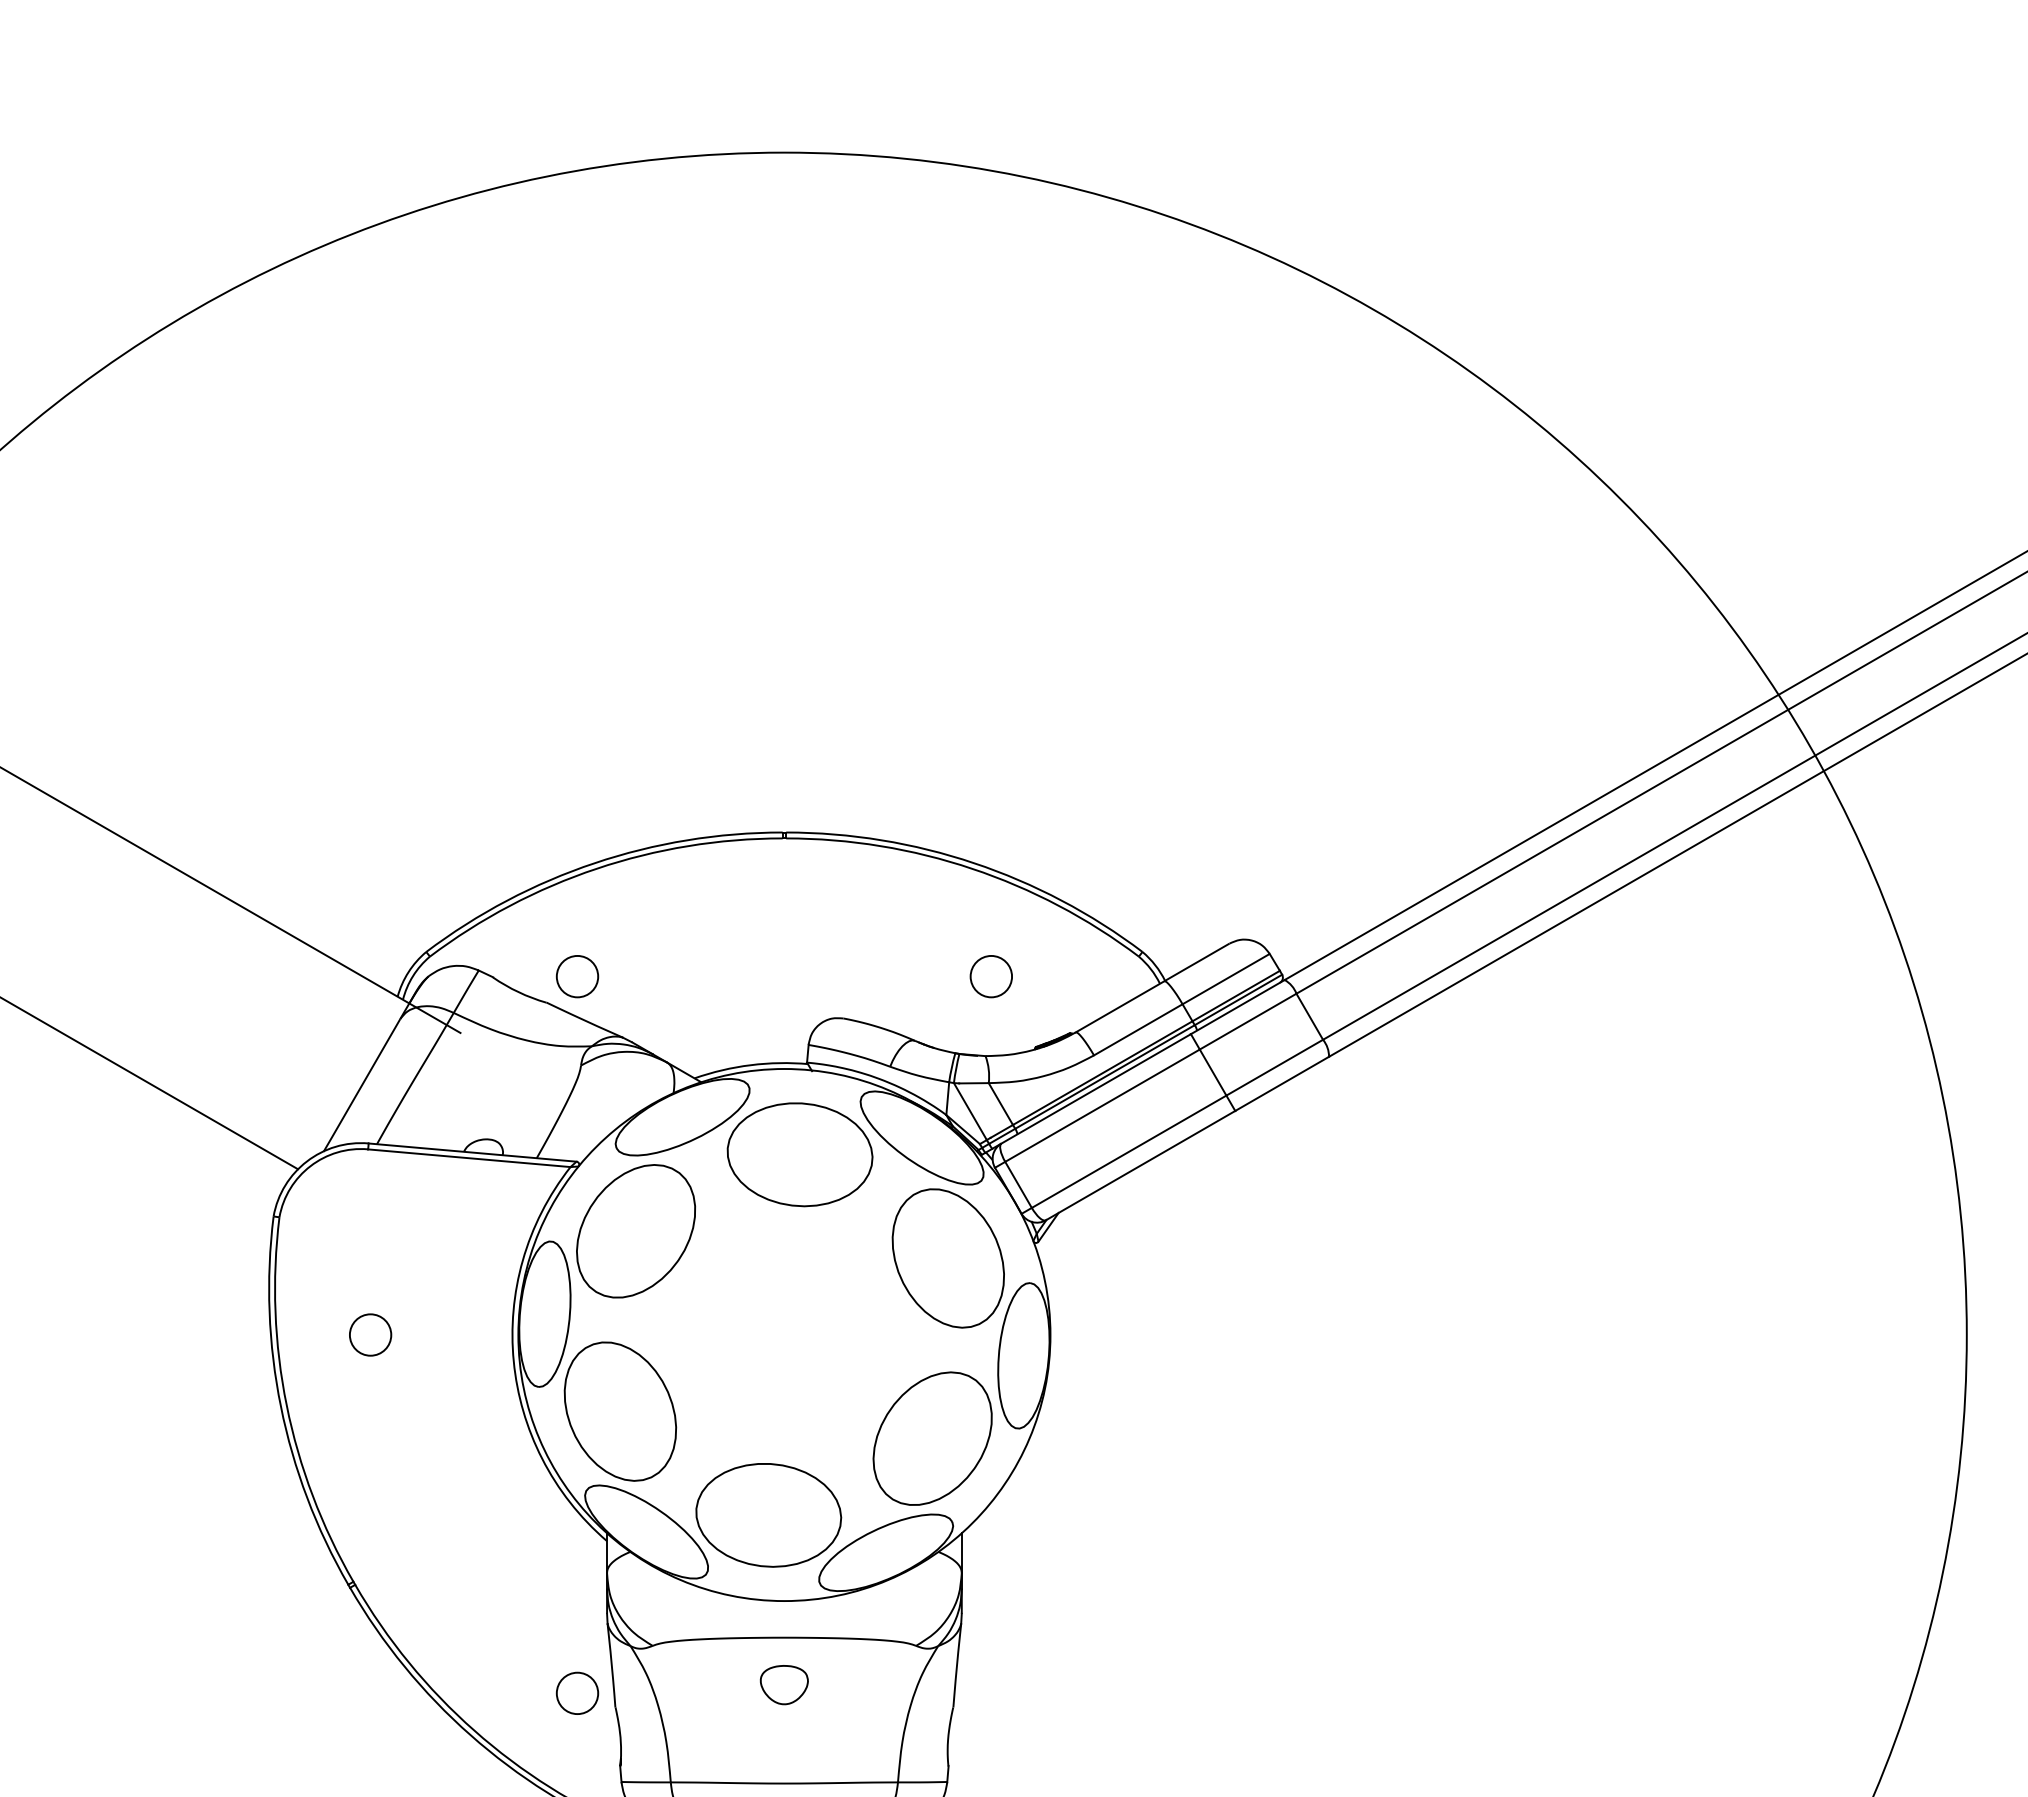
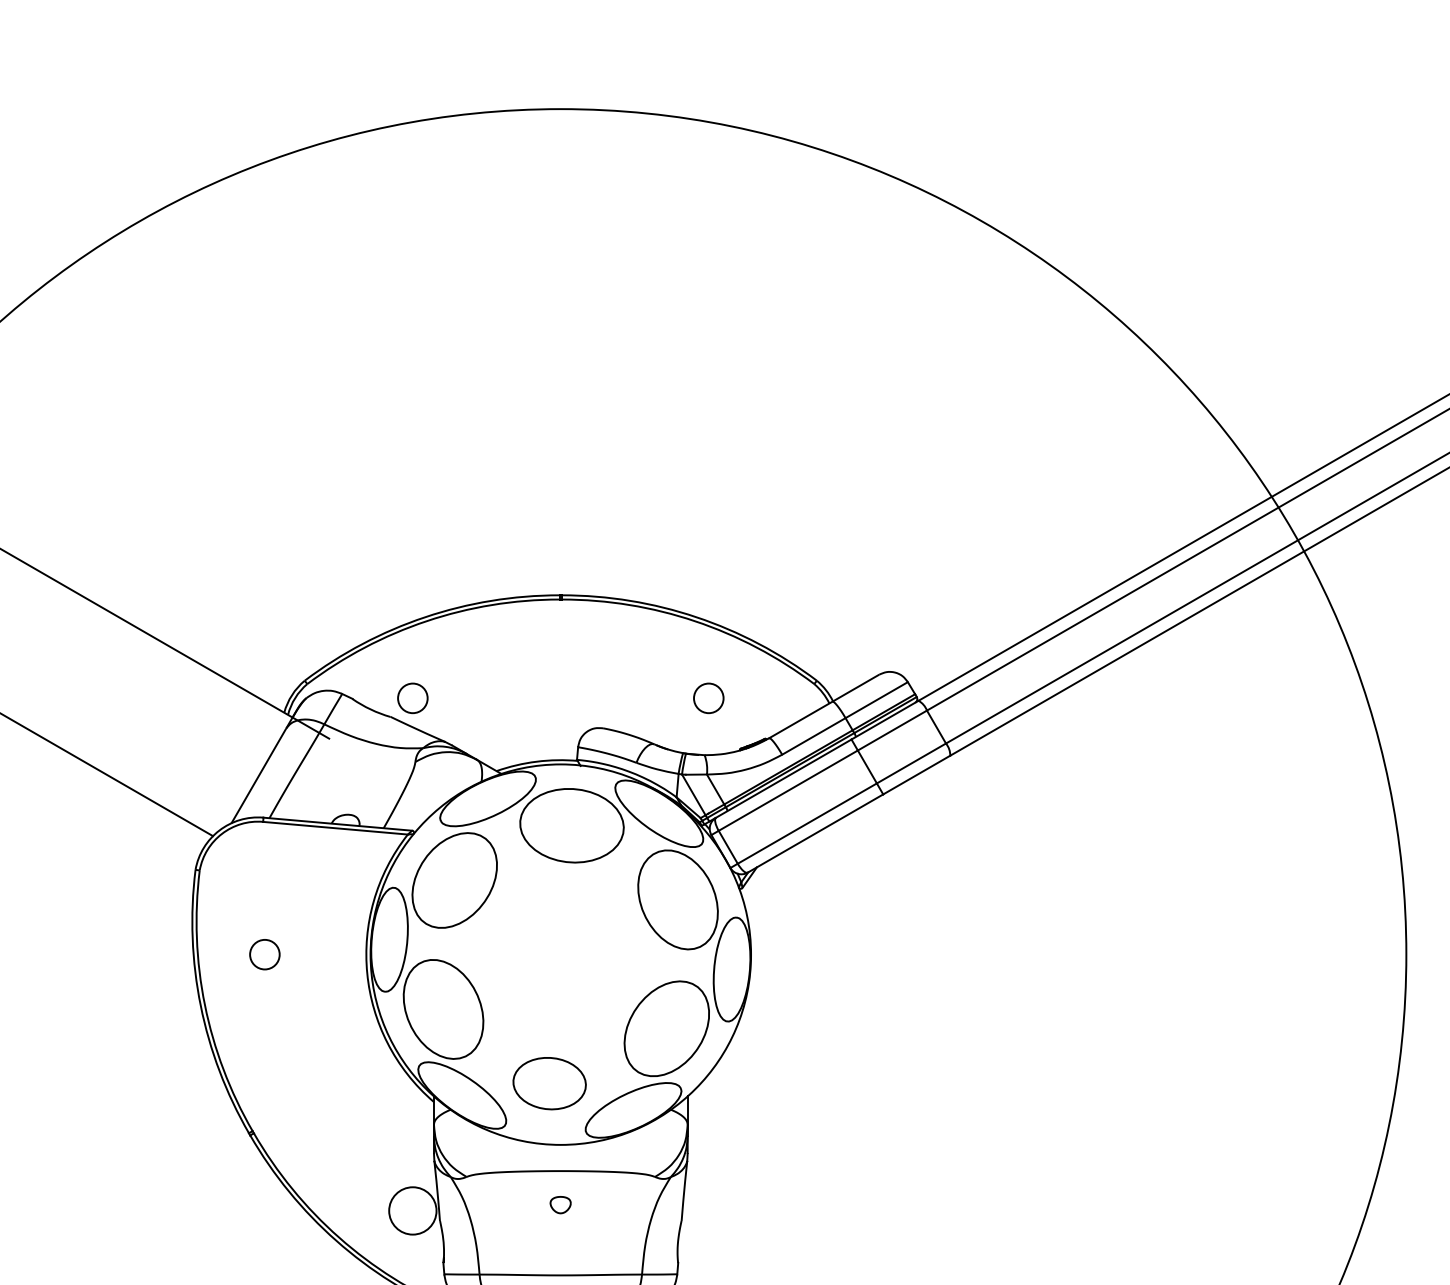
part: (768, 1515) -> (549, 1083), size x0.7
part: (783, 1685) -> (560, 1205), size x0.6
circle: (577, 1693) -> (412, 1211), size x1.6

